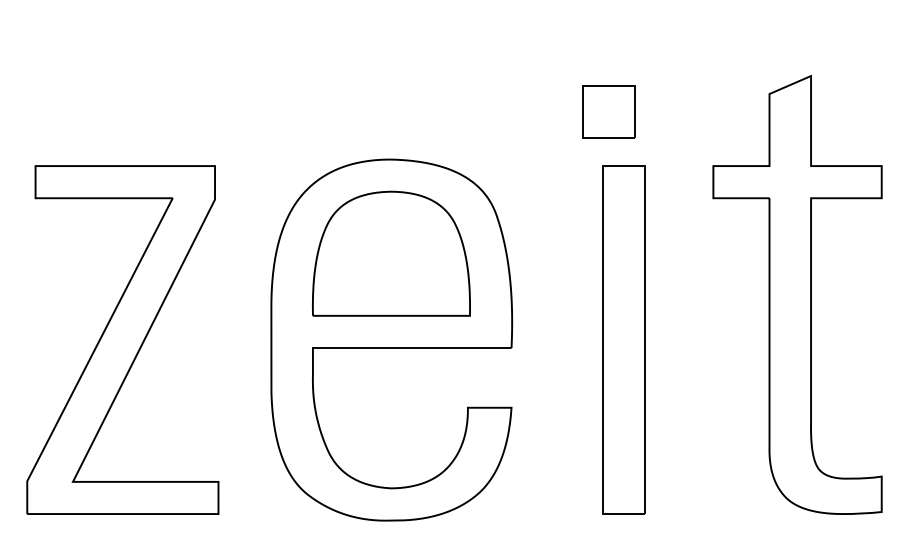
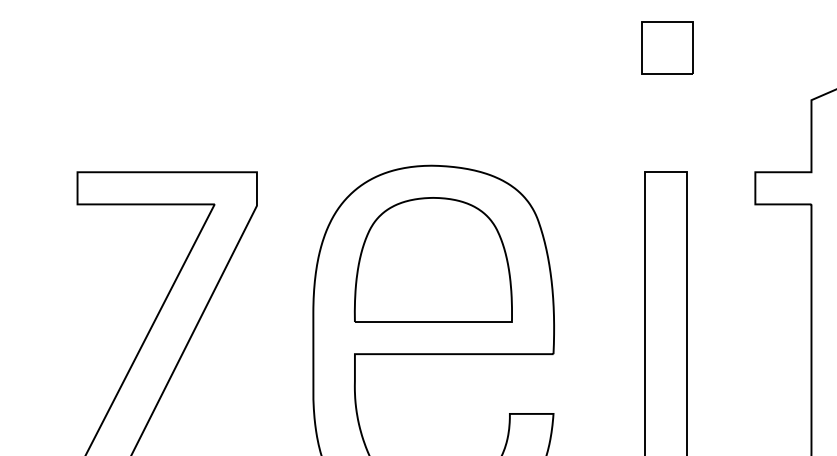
part: (608, 111) -> (667, 47), moved

